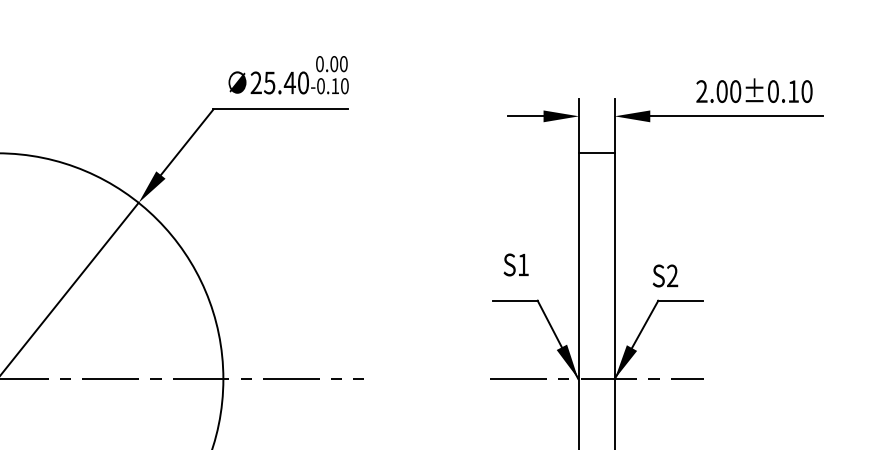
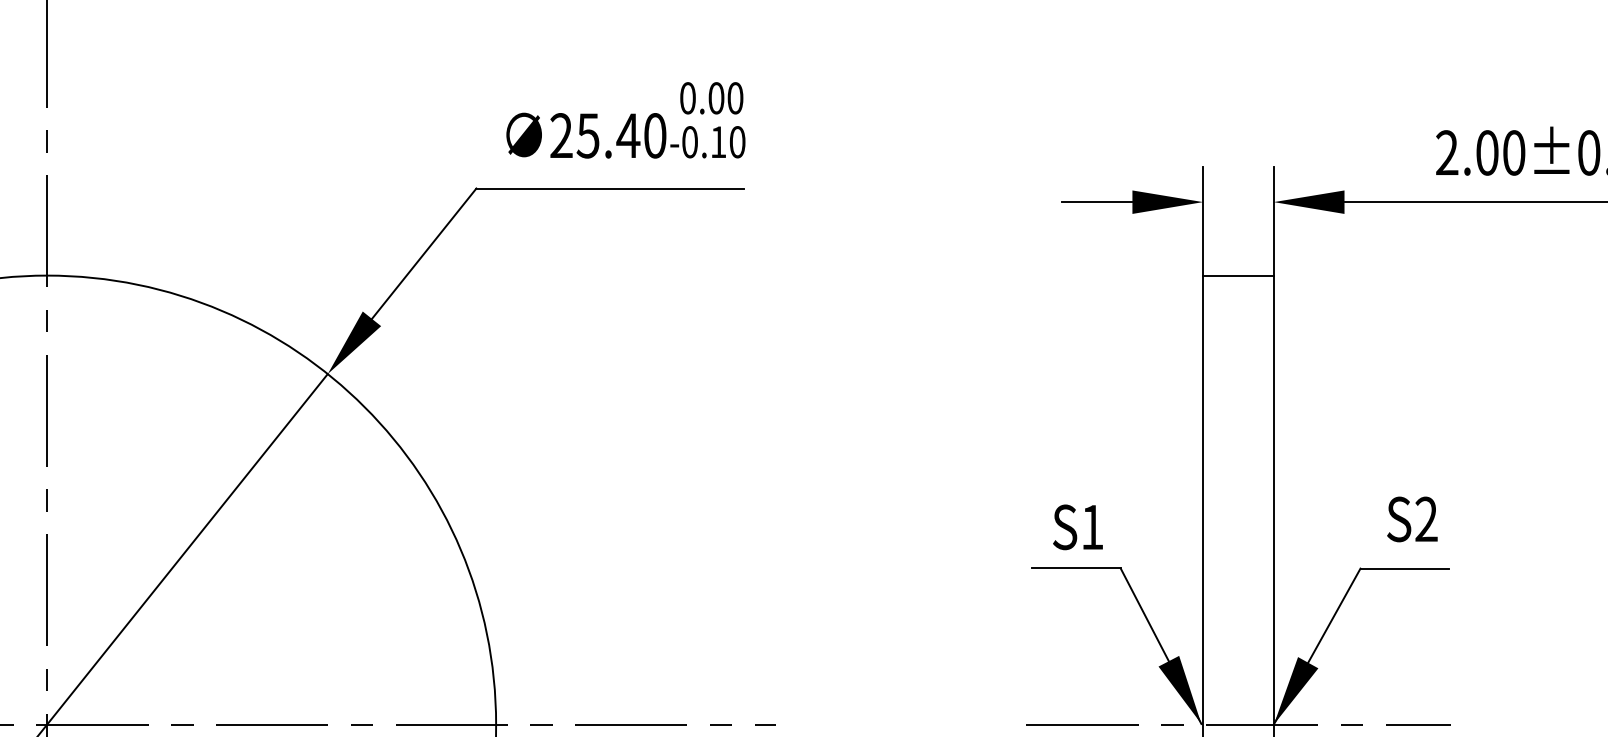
text: (515, 264) -> (1076, 526), moved
text: (665, 275) -> (1412, 518), moved

